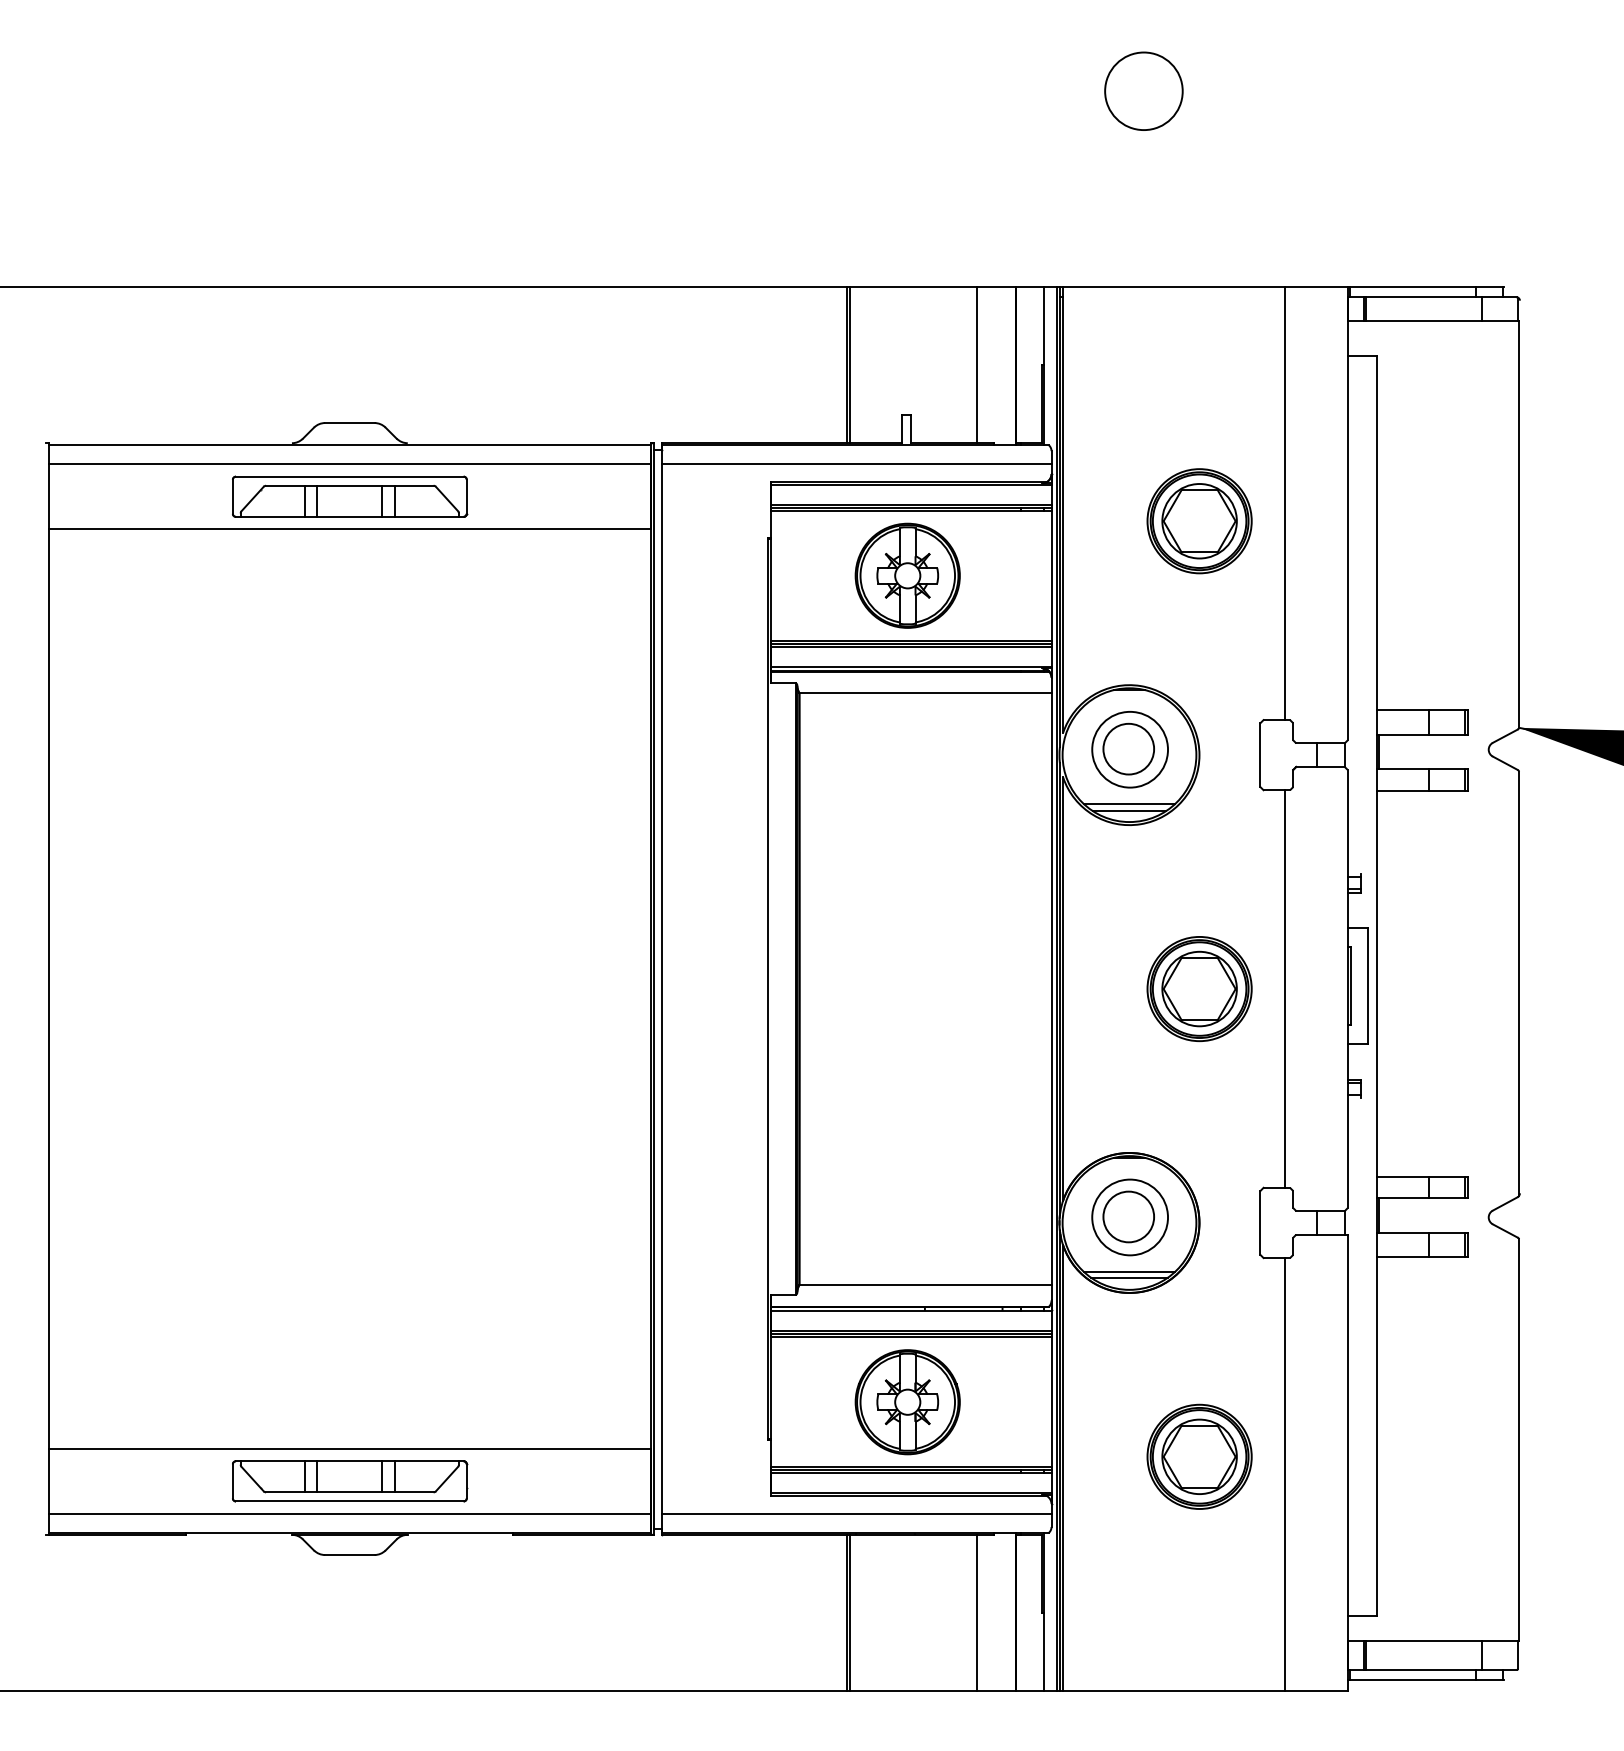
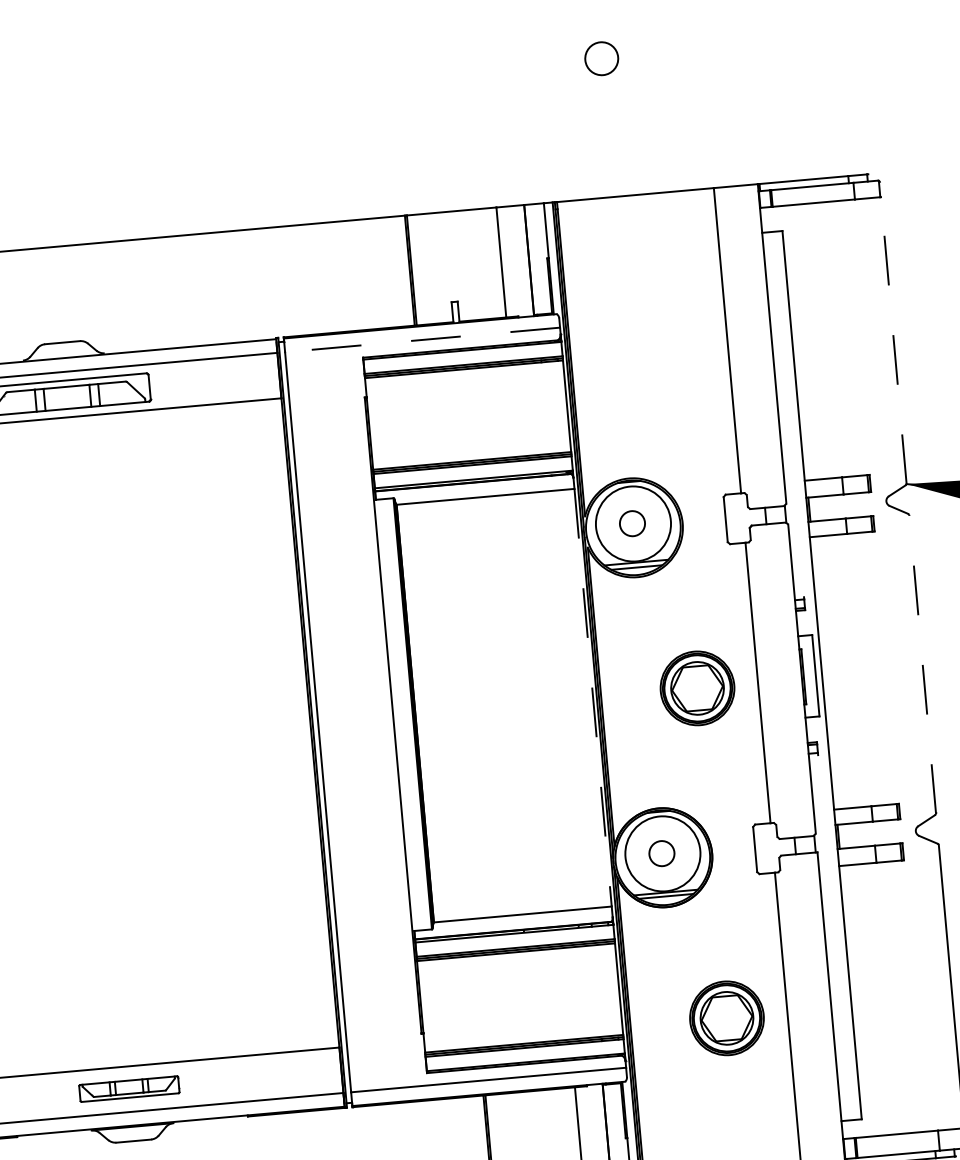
circle: (1143, 91) -> (601, 58), size x0.6
line: (856, 464) -> (422, 340), solid -> dashed
part: (1199, 521) -> (668, 358), removed
line: (1519, 523) -> (893, 339), solid -> dashed
part: (907, 575) -> (465, 415), removed
circle: (1128, 748) -> (632, 523), size x0.7
circle: (1130, 749) -> (633, 523), size x1.4
line: (1519, 983) -> (922, 664), solid -> dashed
line: (1051, 989) -> (593, 698), solid -> dashed
circle: (1128, 1216) -> (661, 853), size x0.7
circle: (1130, 1217) -> (663, 853), size x1.4
part: (907, 1402) -> (517, 998), removed
part: (350, 1481) -> (129, 1089), size x0.6

